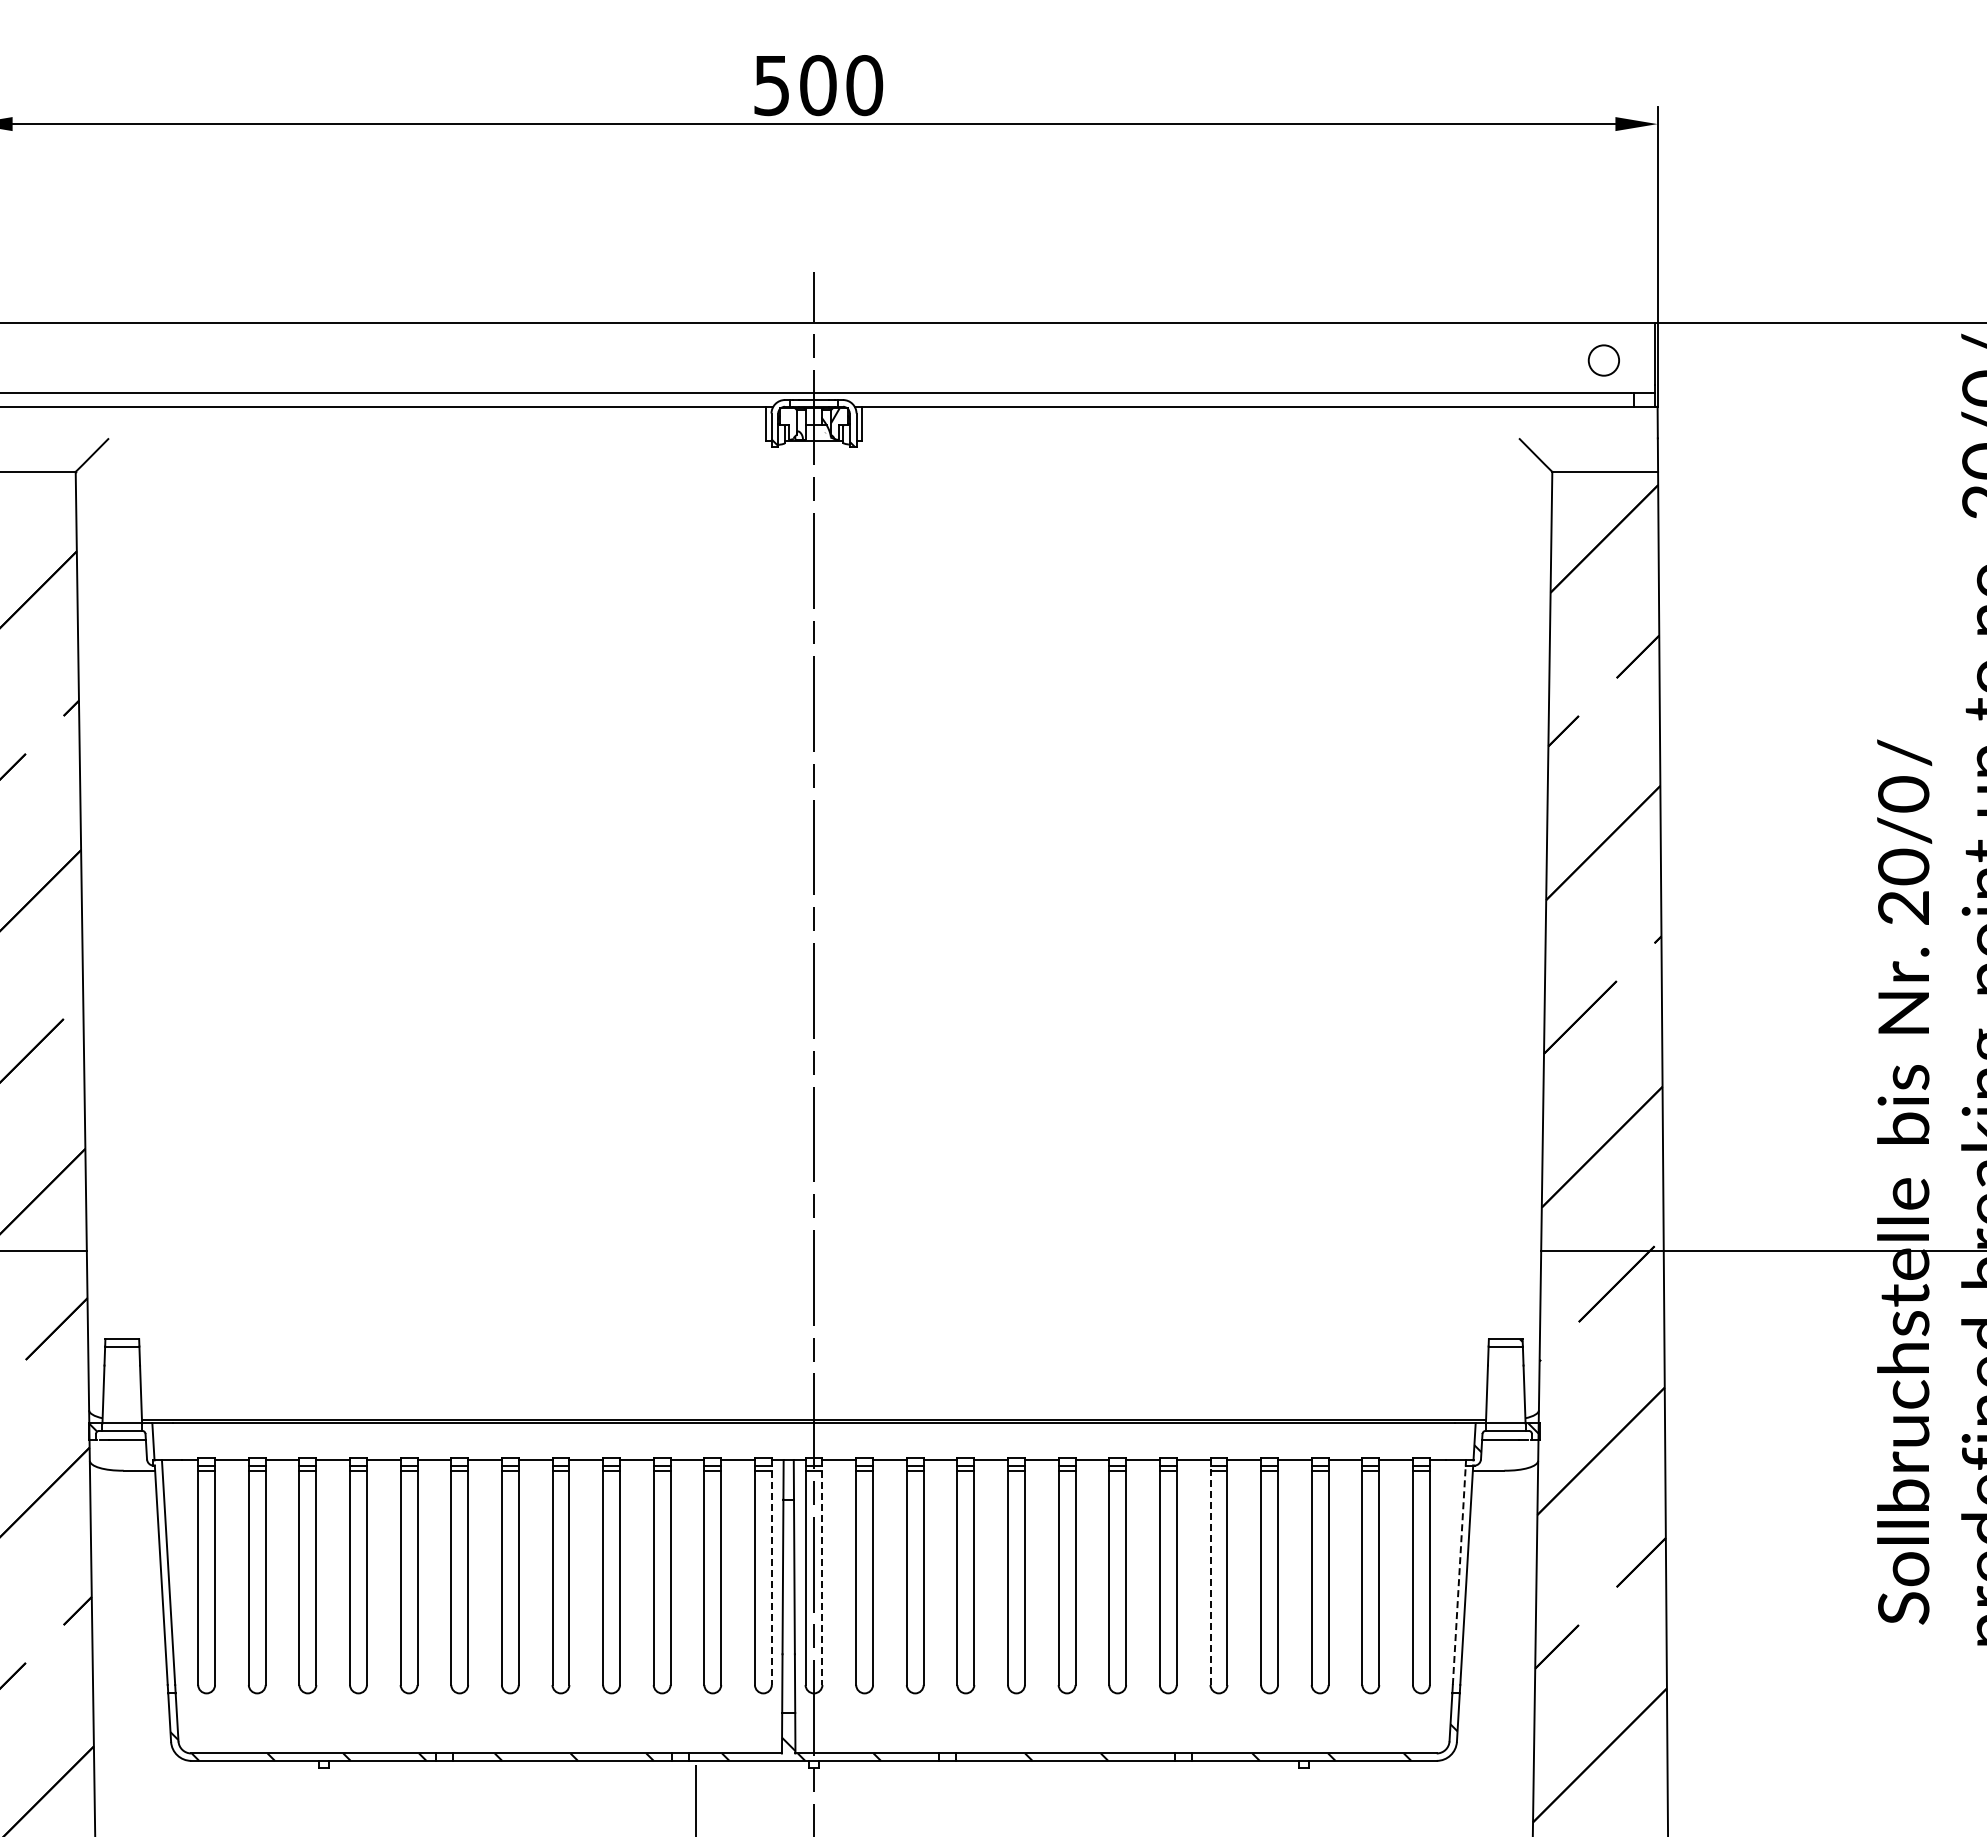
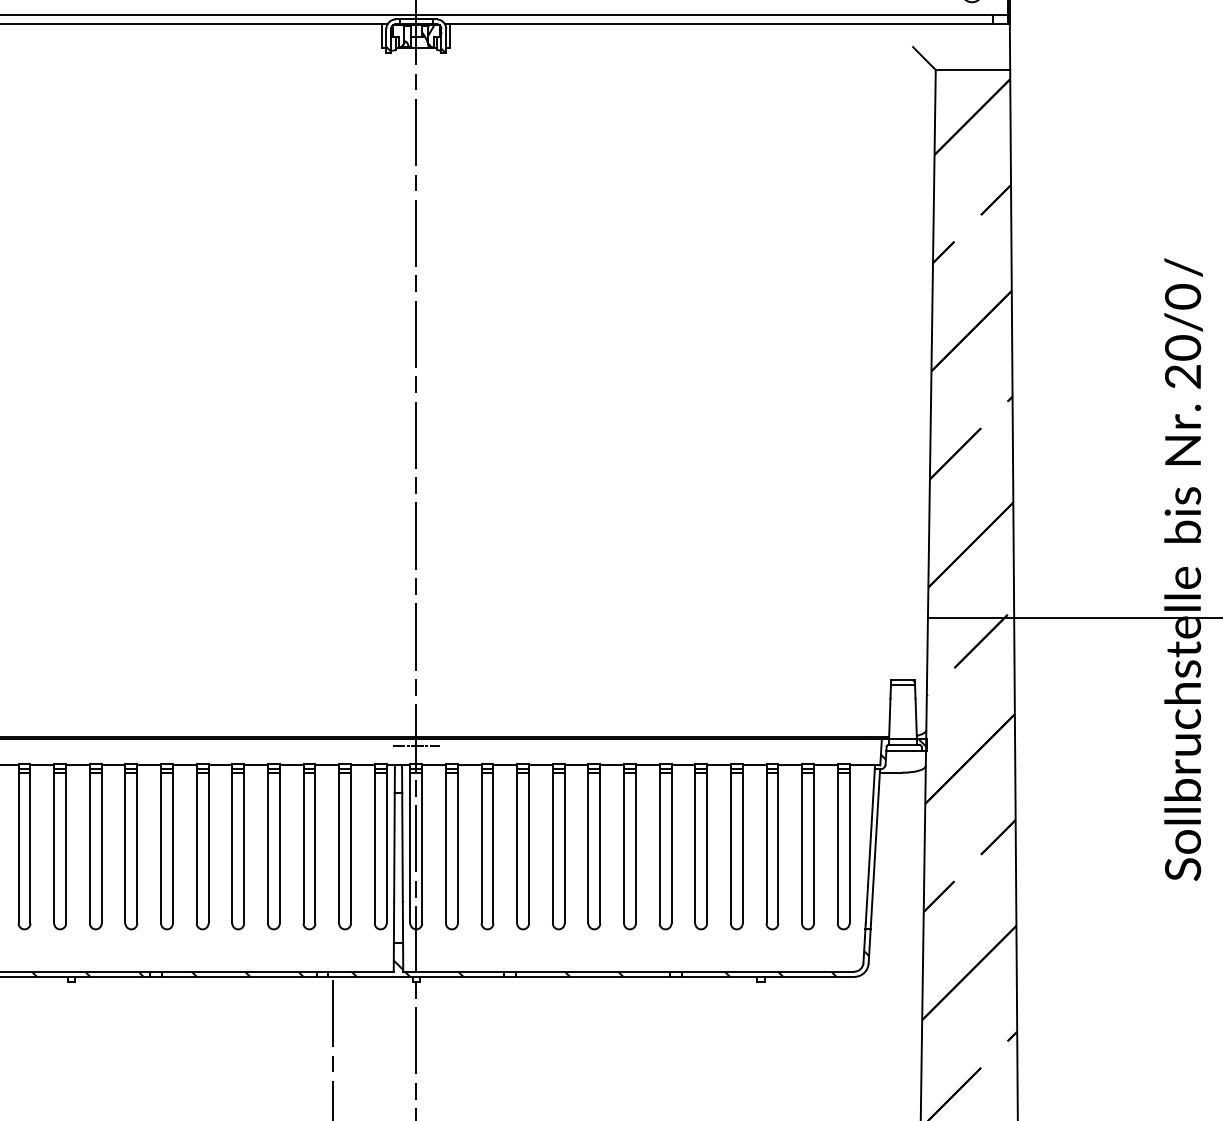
line: (813, 1432) -> (415, 745), added
line: (1210, 1572) -> (695, 844), dashed -> solid
line: (771, 1573) -> (386, 845), dashed -> solid
line: (822, 1573) -> (422, 845), dashed -> solid
line: (1459, 1575) -> (870, 846), dashed -> solid

